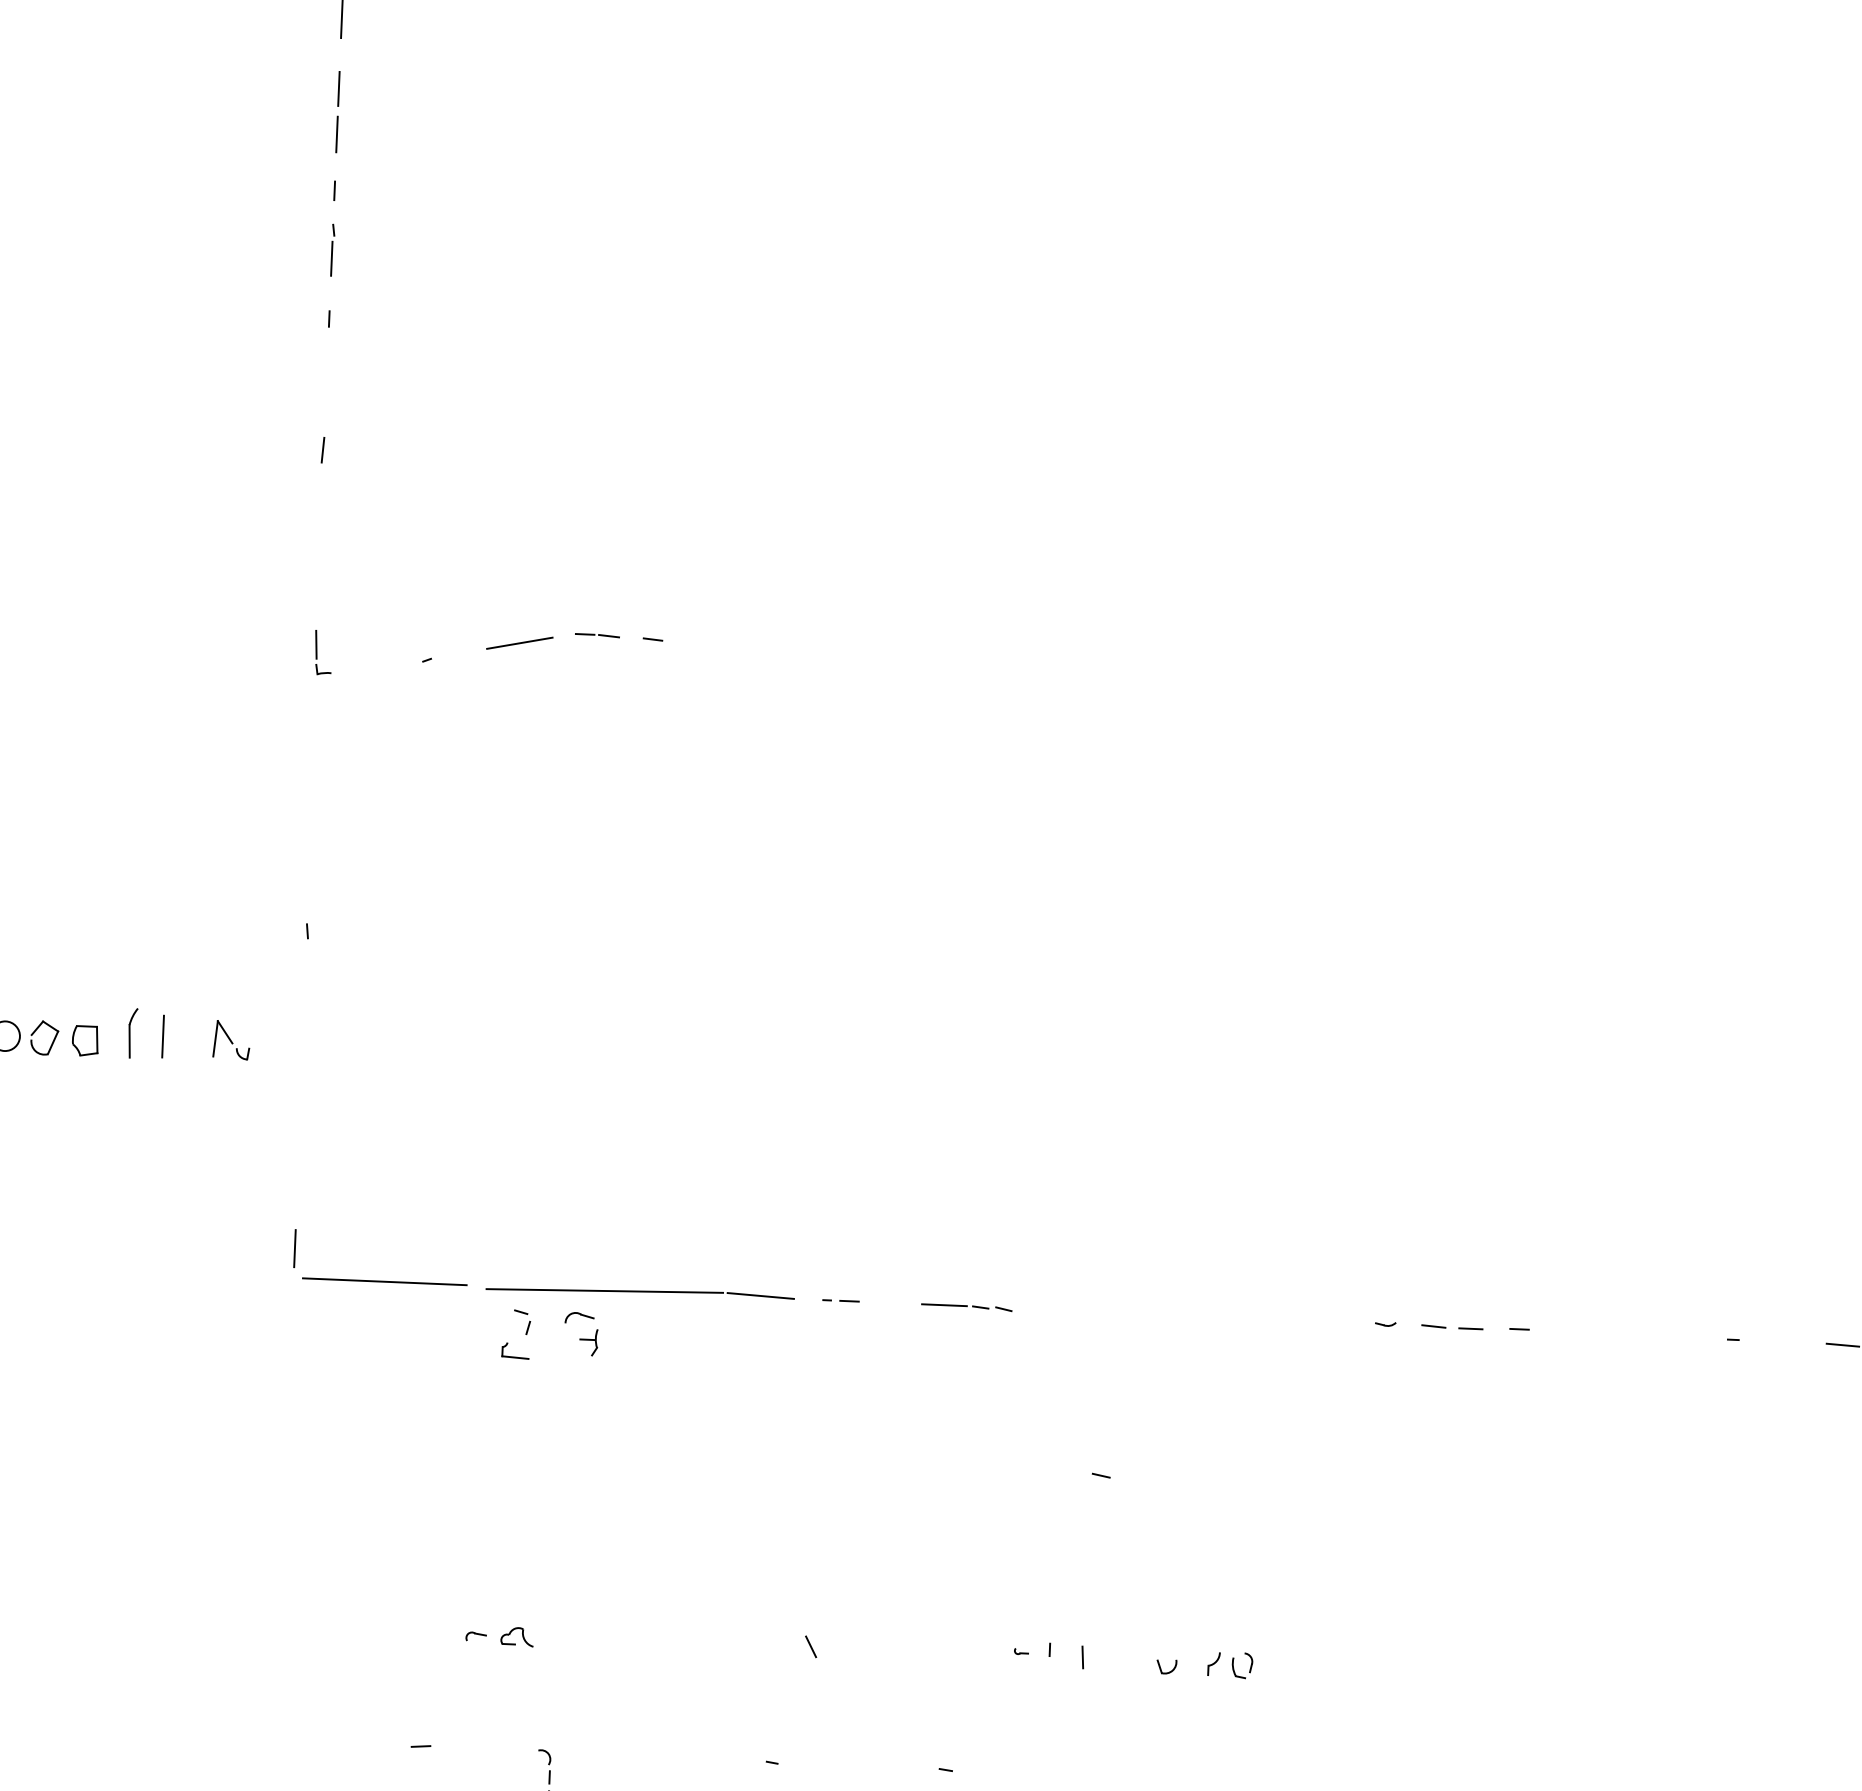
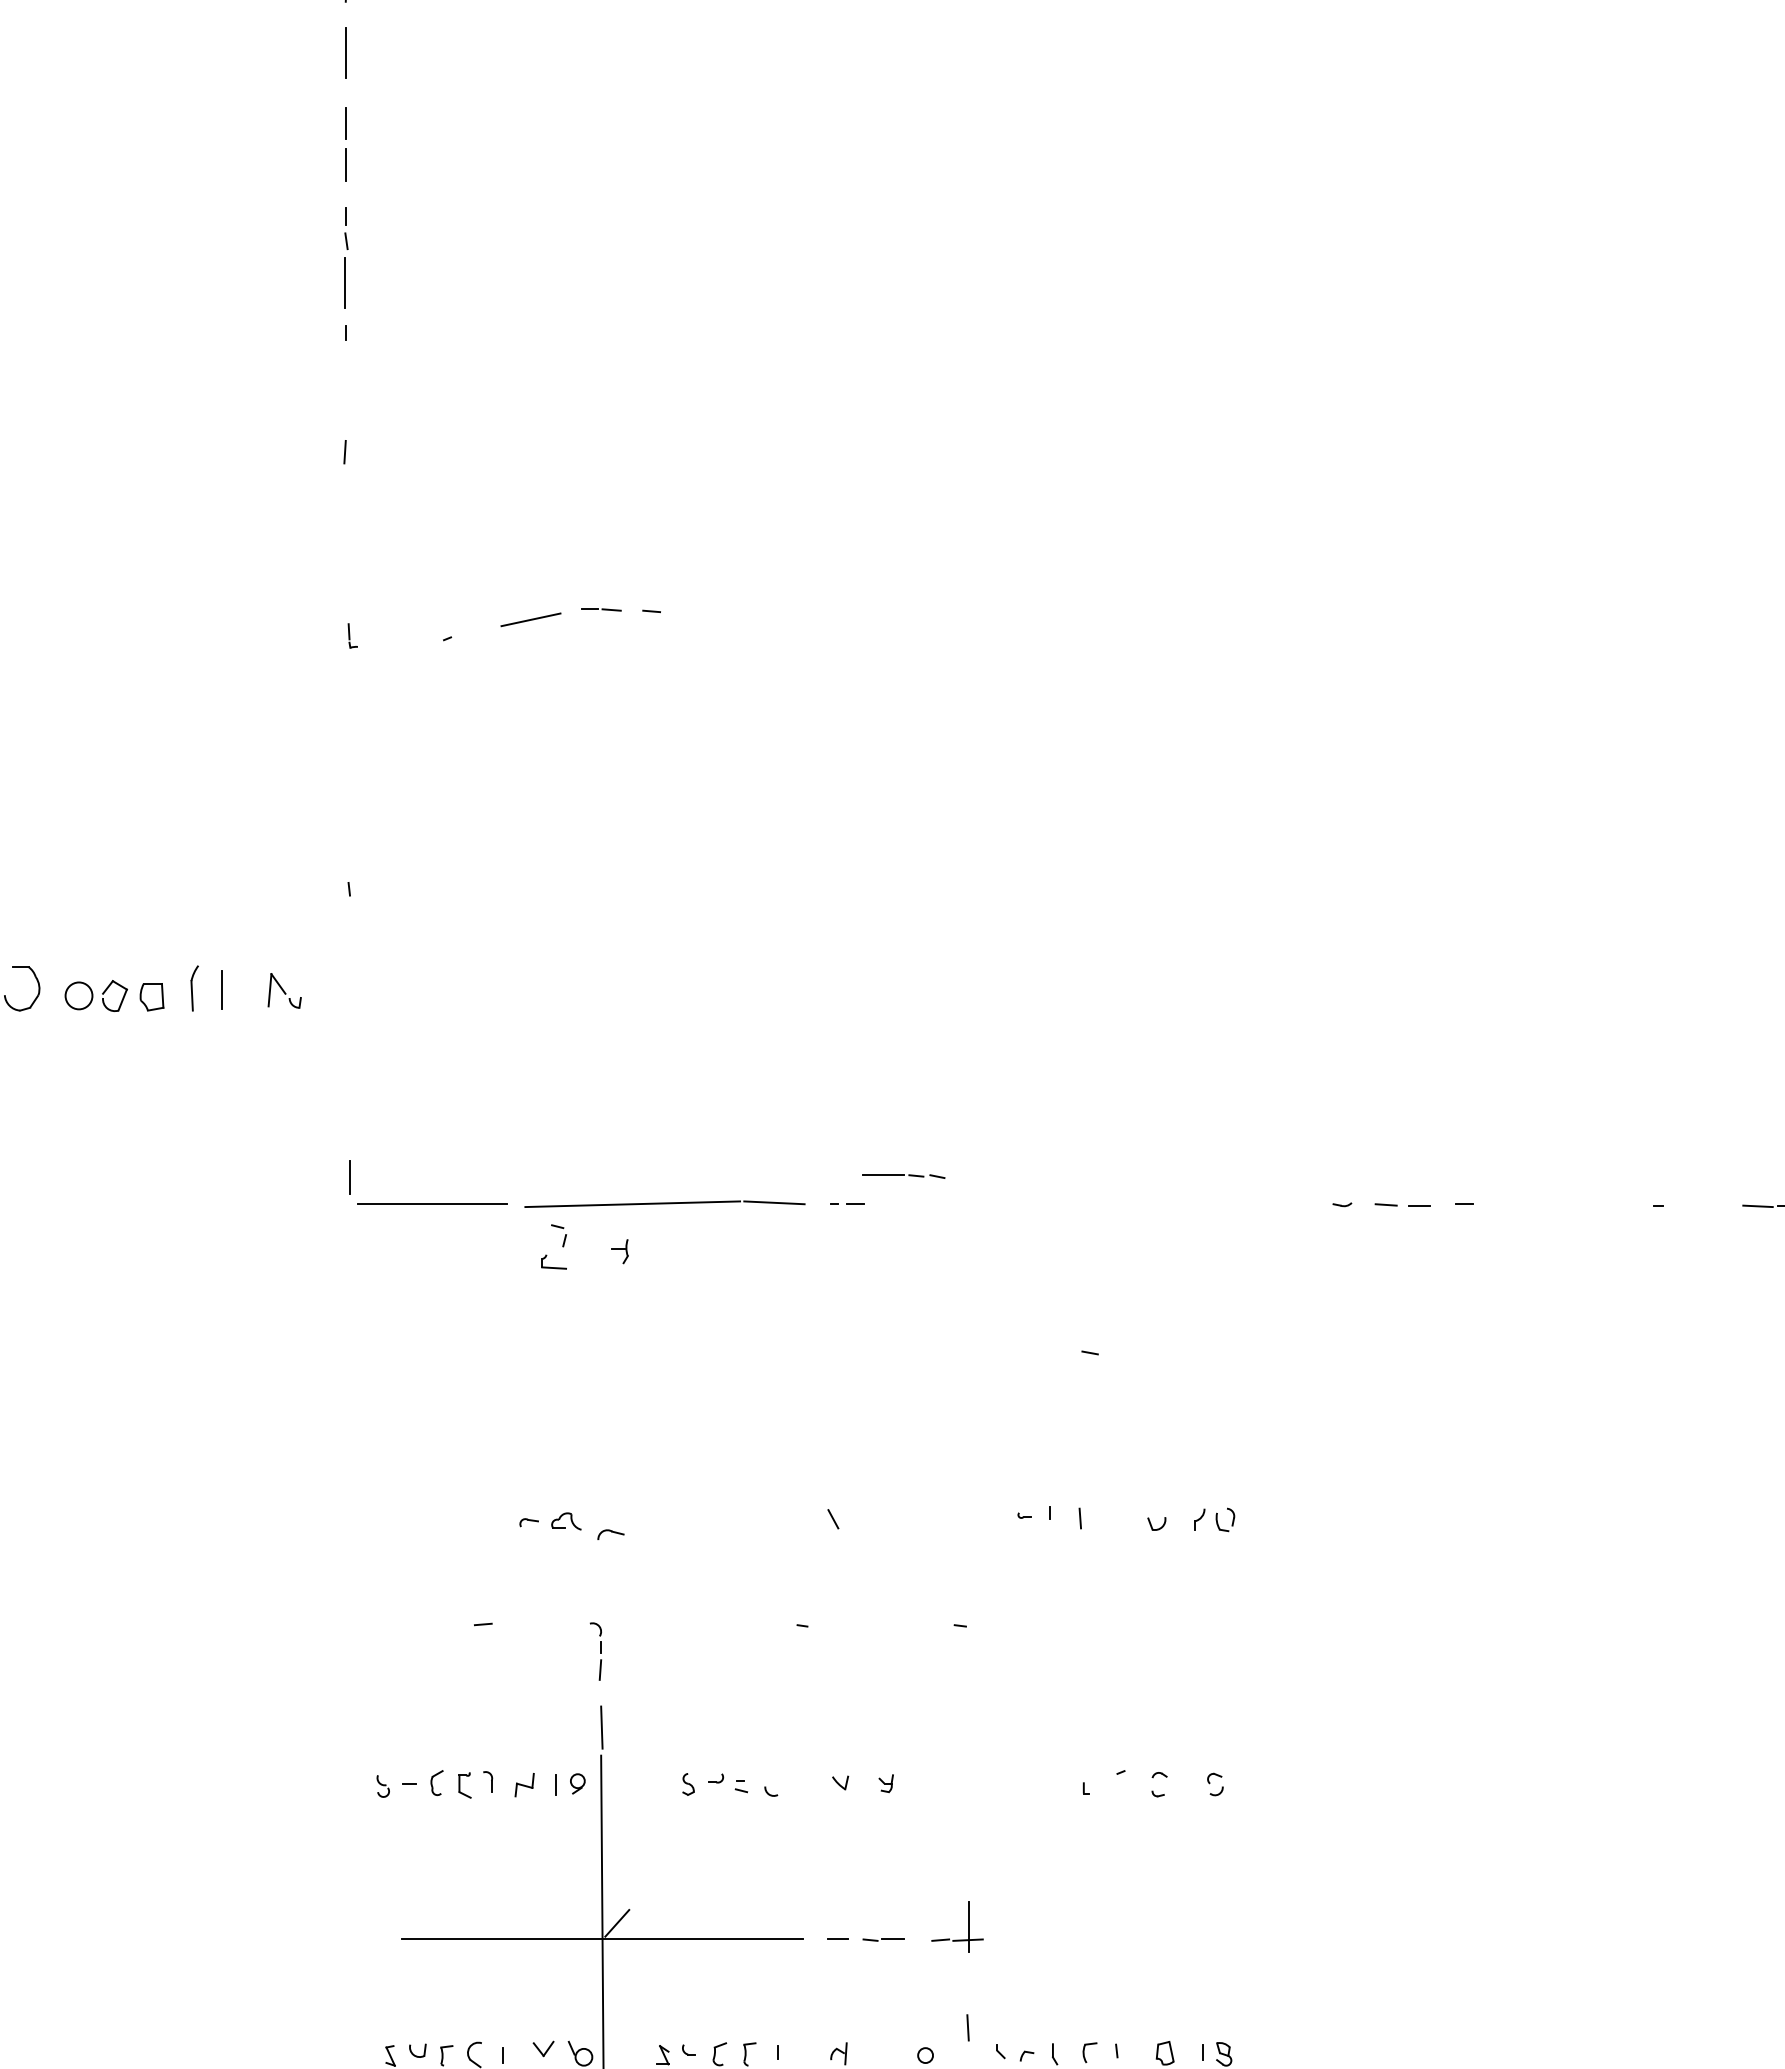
part: (332, 250) -> (346, 270), size x1.6
part: (322, 652) -> (352, 635), size x0.6
part: (966, 1307) -> (903, 1176), moved
part: (579, 1317) -> (610, 1534), moved

